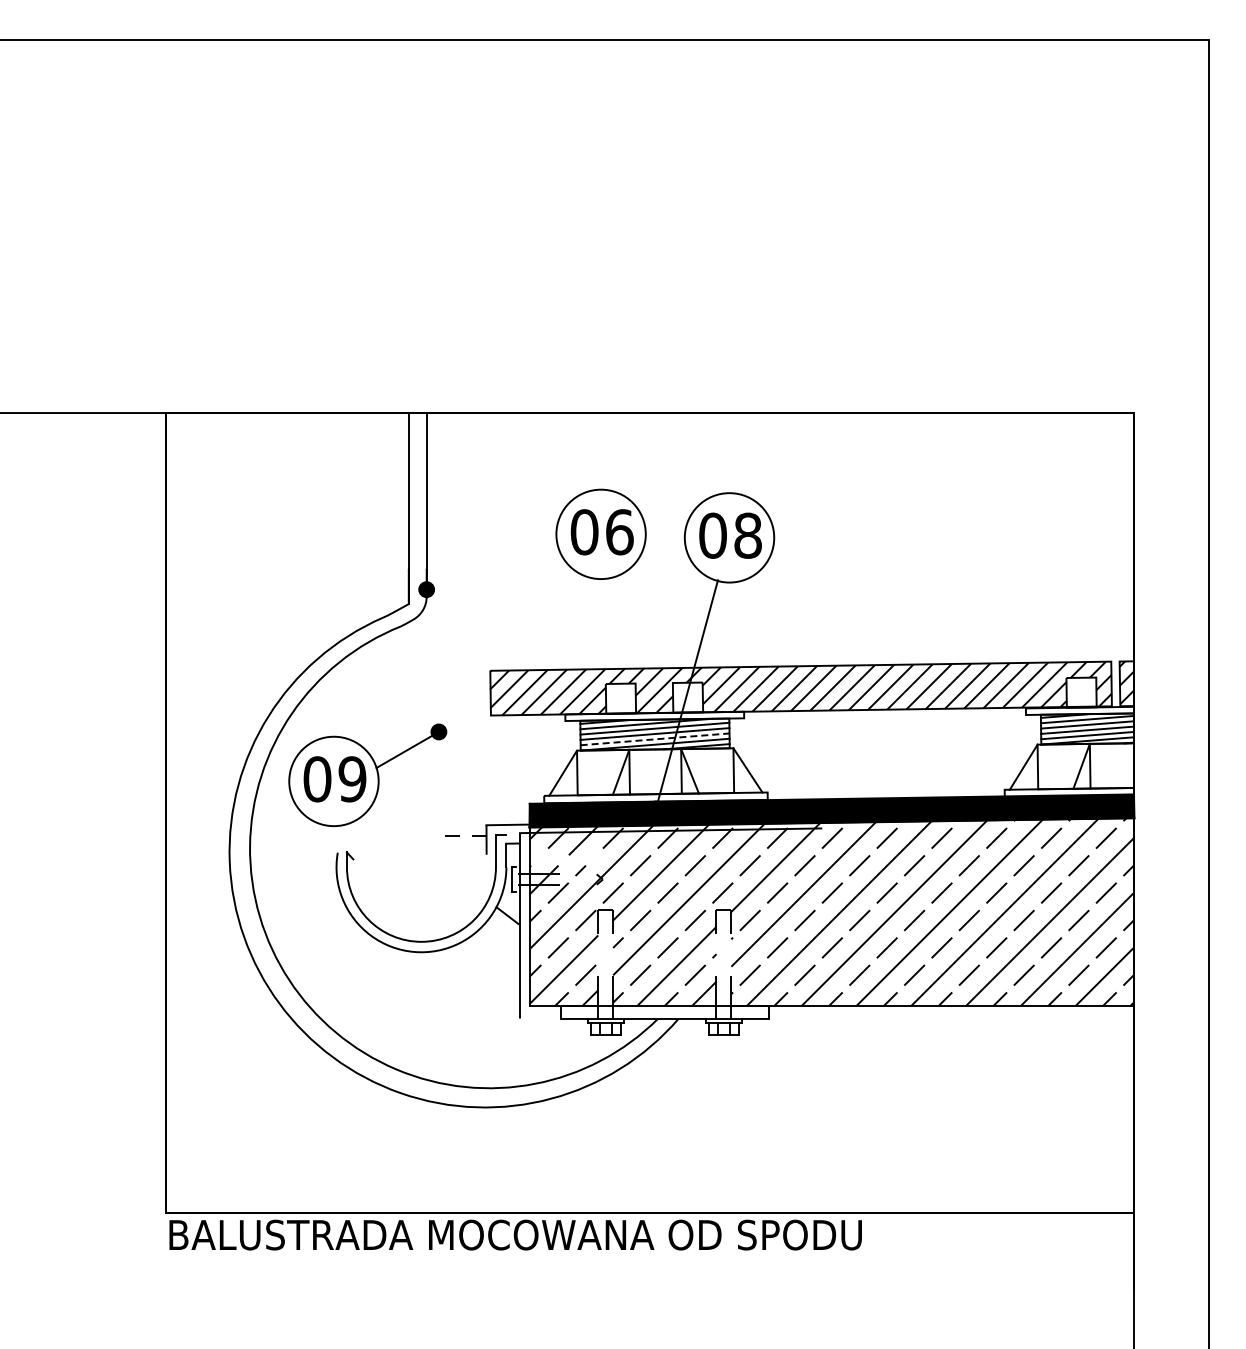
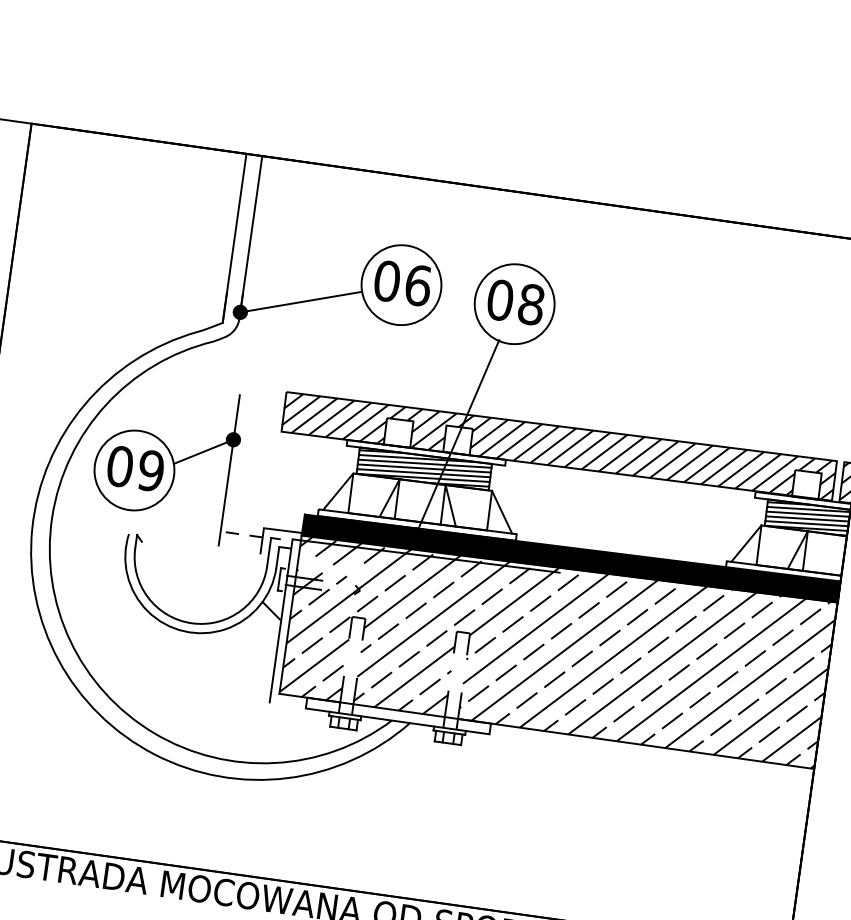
line: (495, 567) -> (303, 301), added
line: (655, 739) -> (424, 473), dashed -> solid
line: (439, 766) -> (229, 470), added

